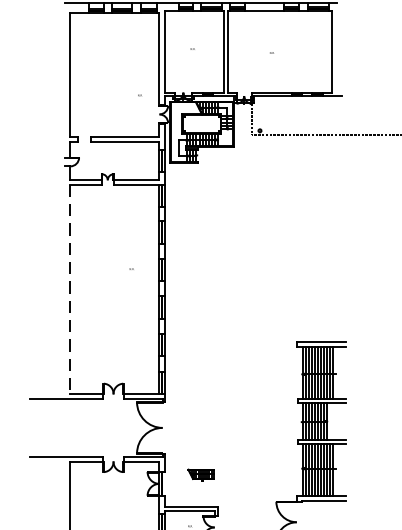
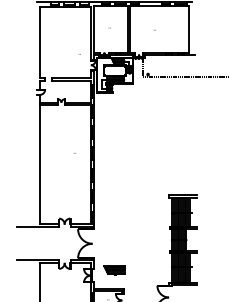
line: (71, 288) -> (40, 164), dashed -> solid
part: (201, 474) -> (114, 270), size x1.43

